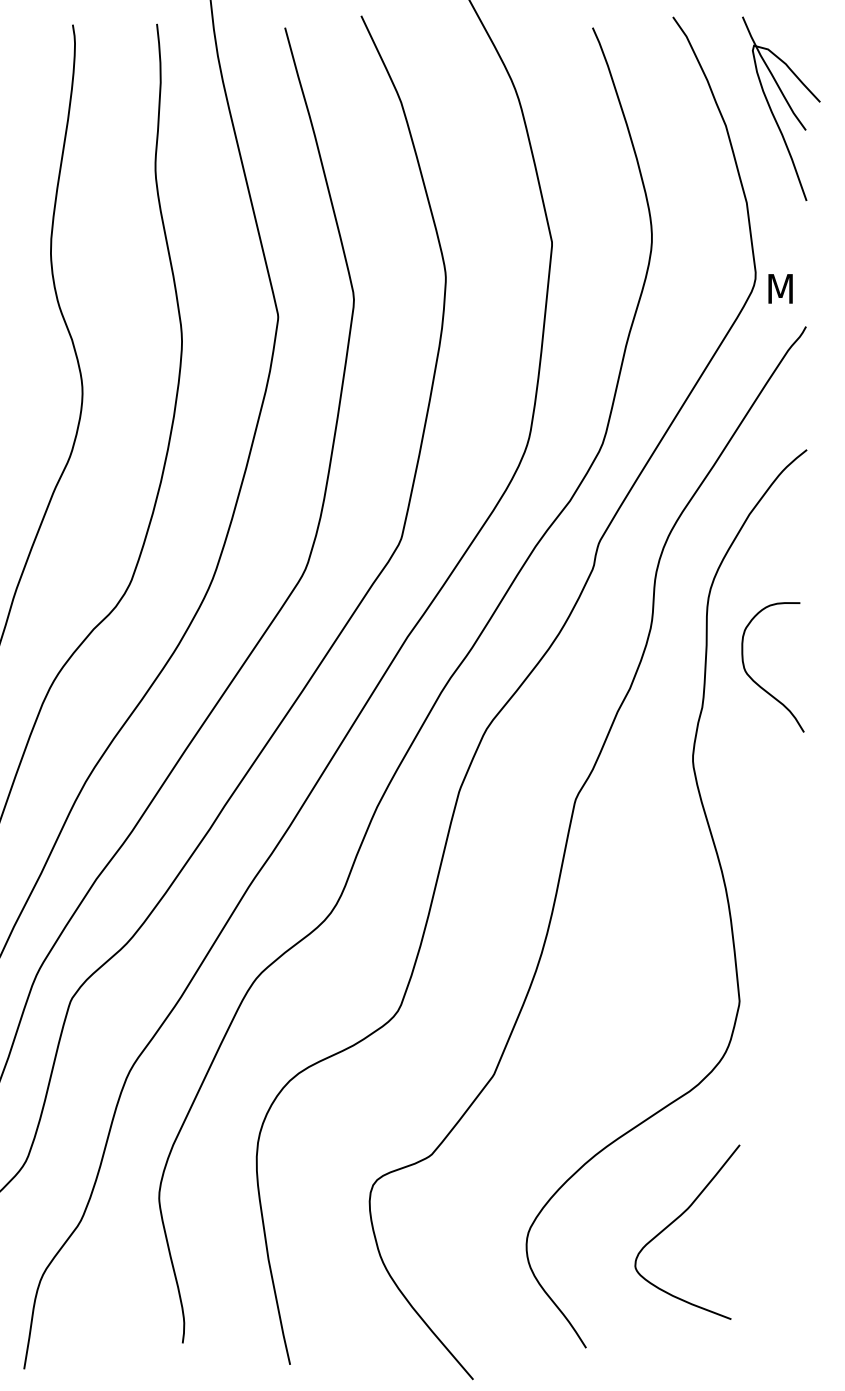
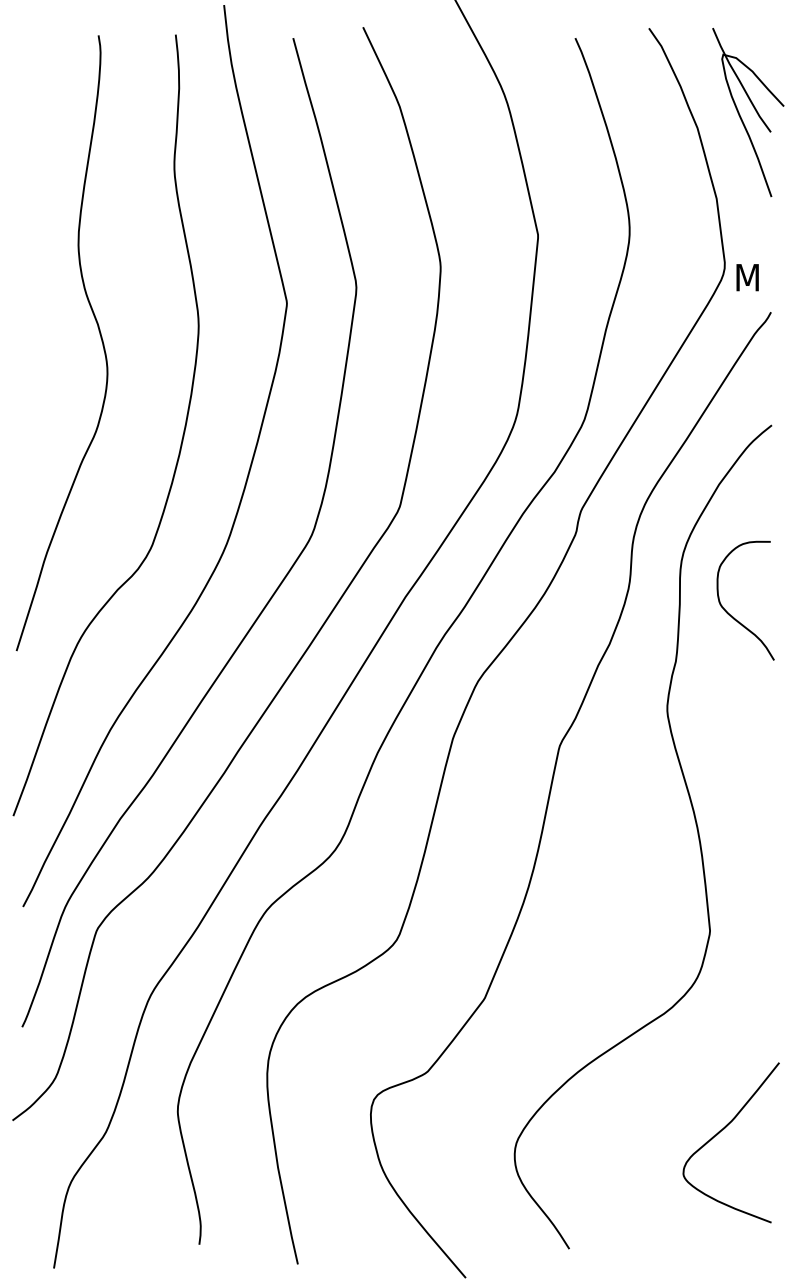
curve: (759, 684) -> (733, 616), moved
curve: (675, 1221) -> (720, 1132), moved

